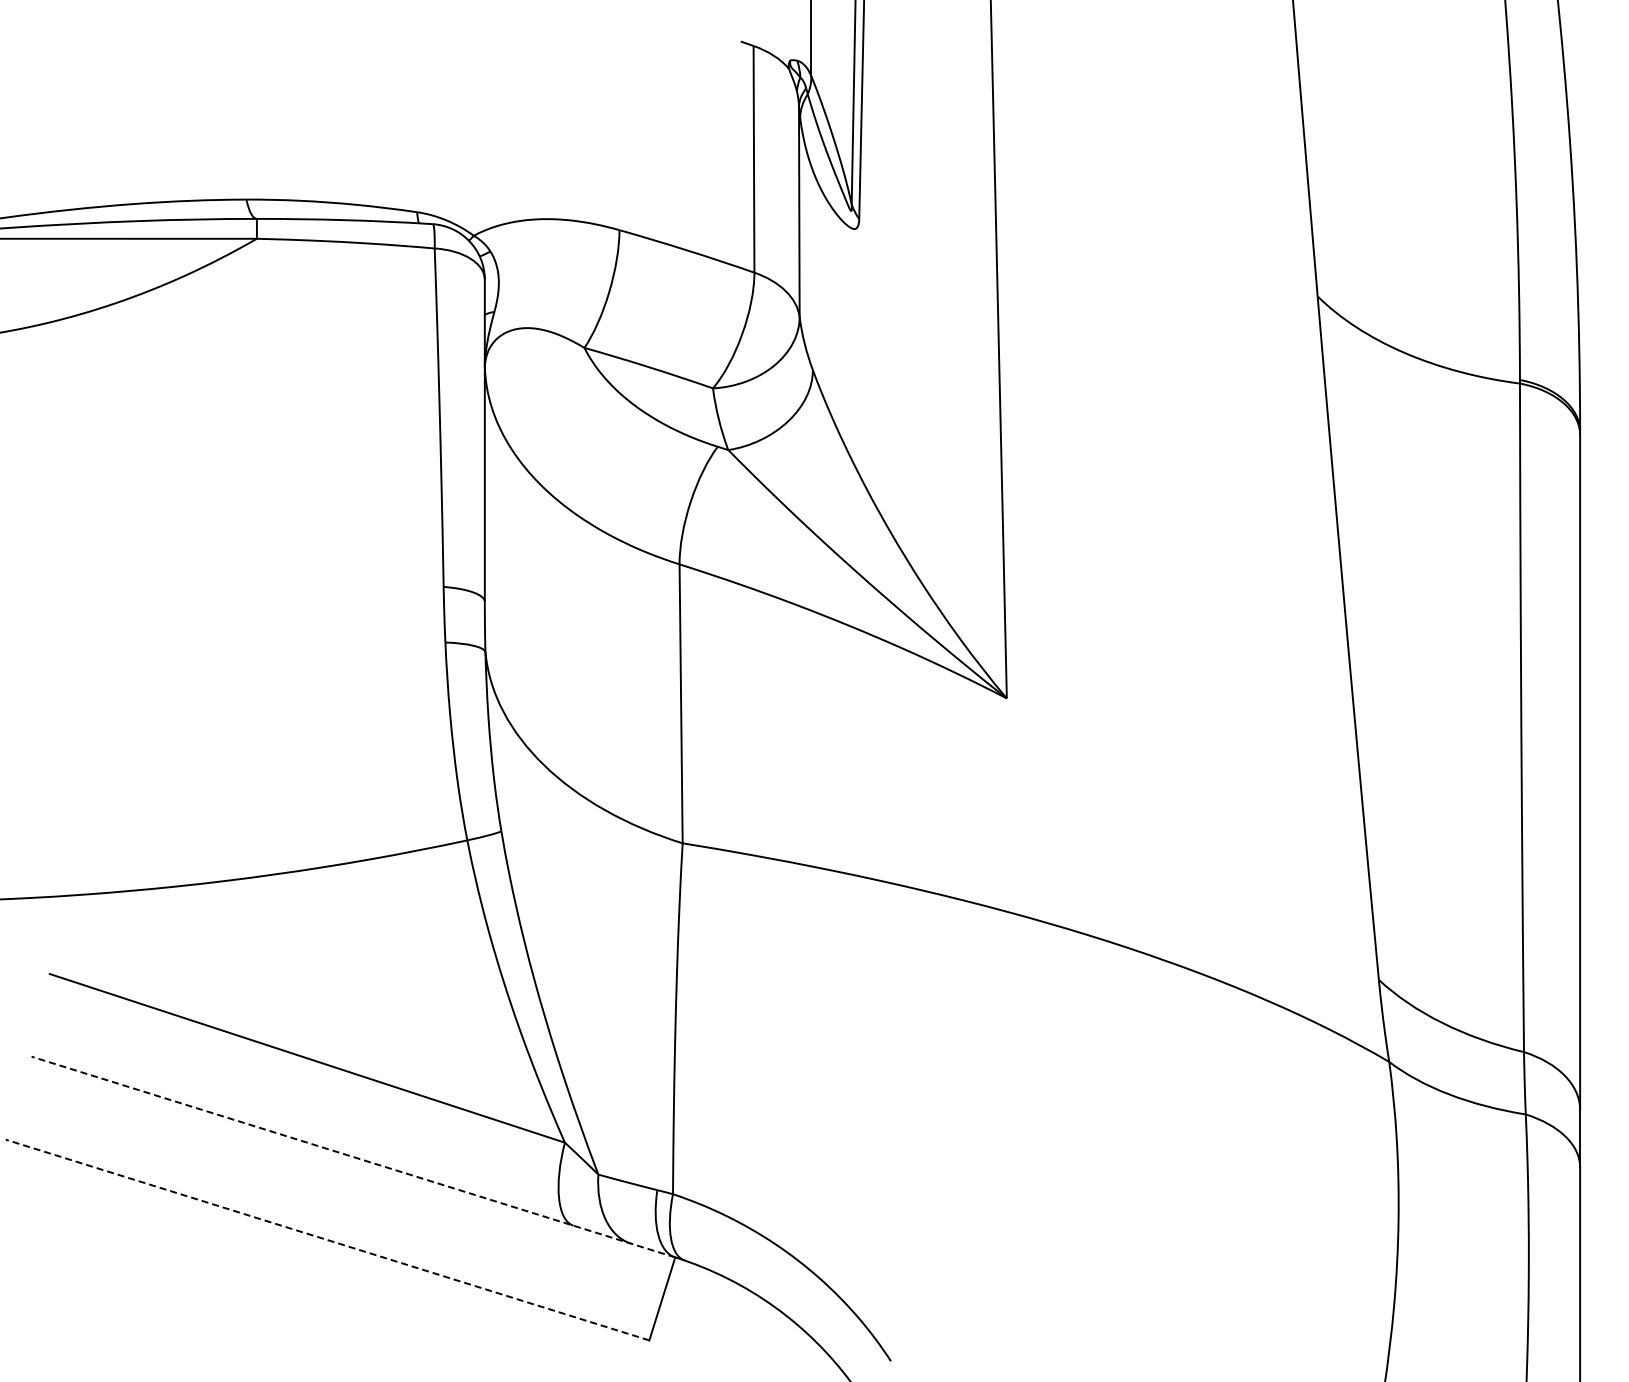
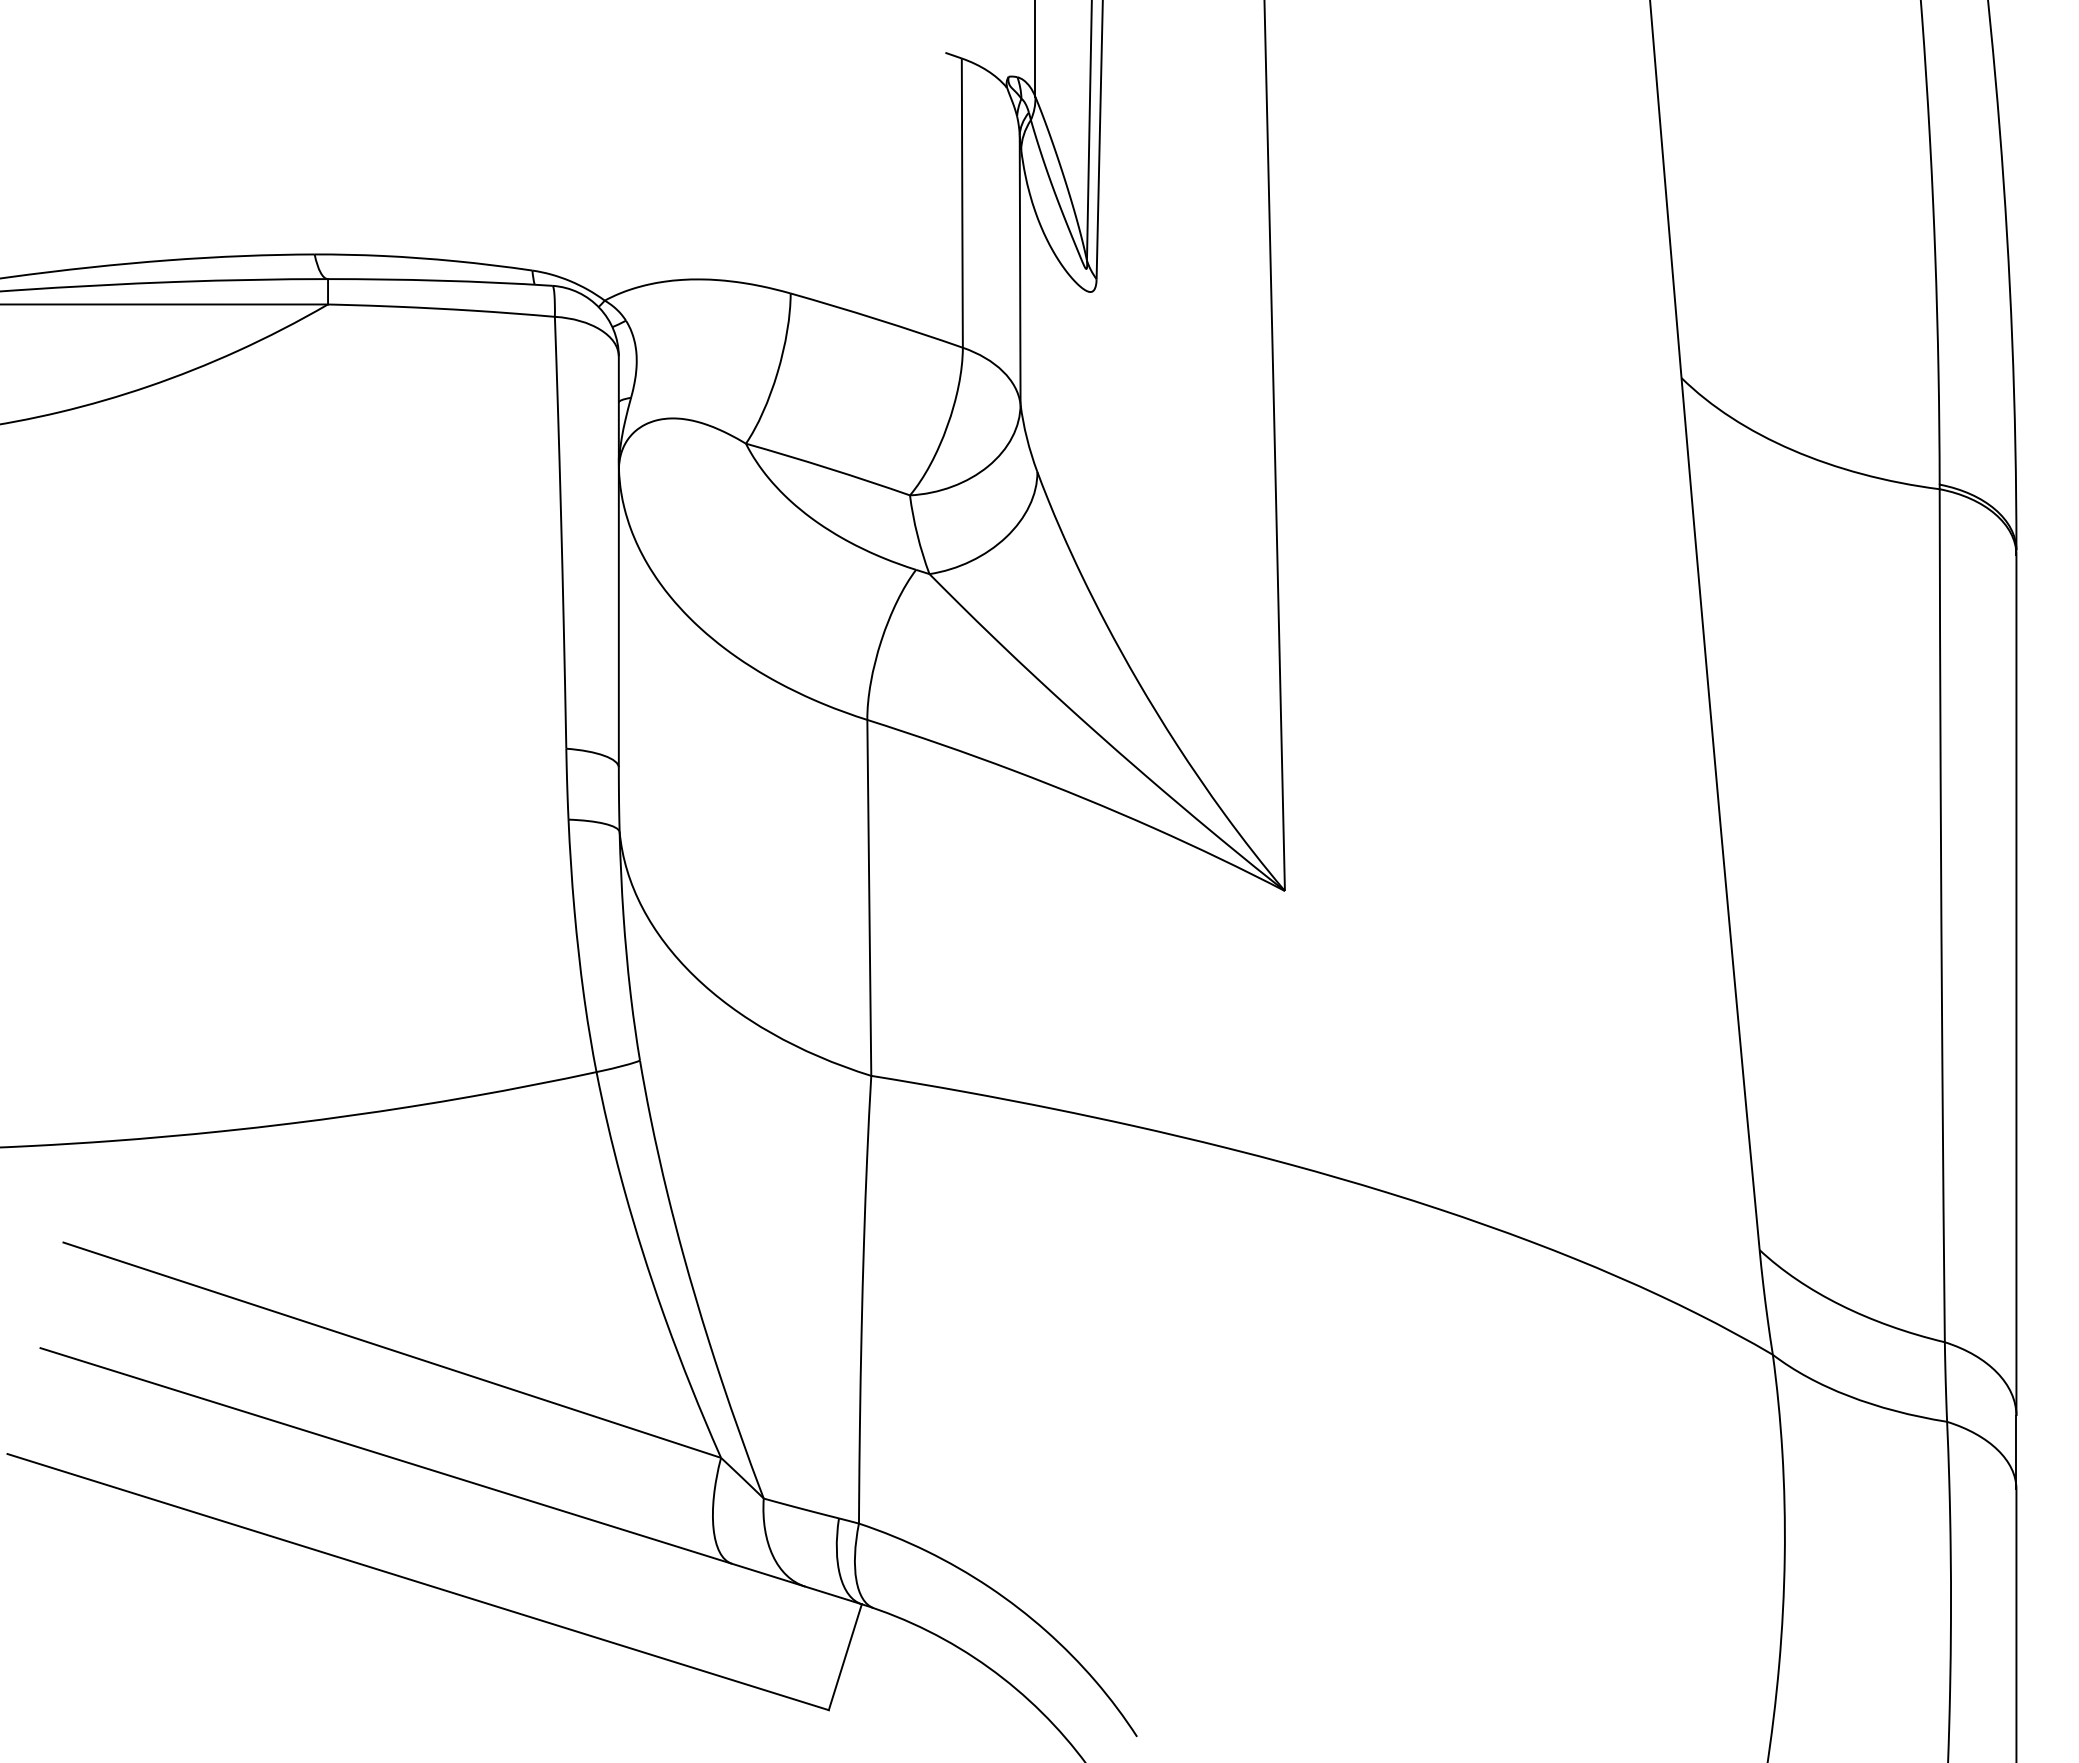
line: (352, 1156) -> (449, 1475), dashed -> solid
line: (327, 1239) -> (418, 1581), dashed -> solid

